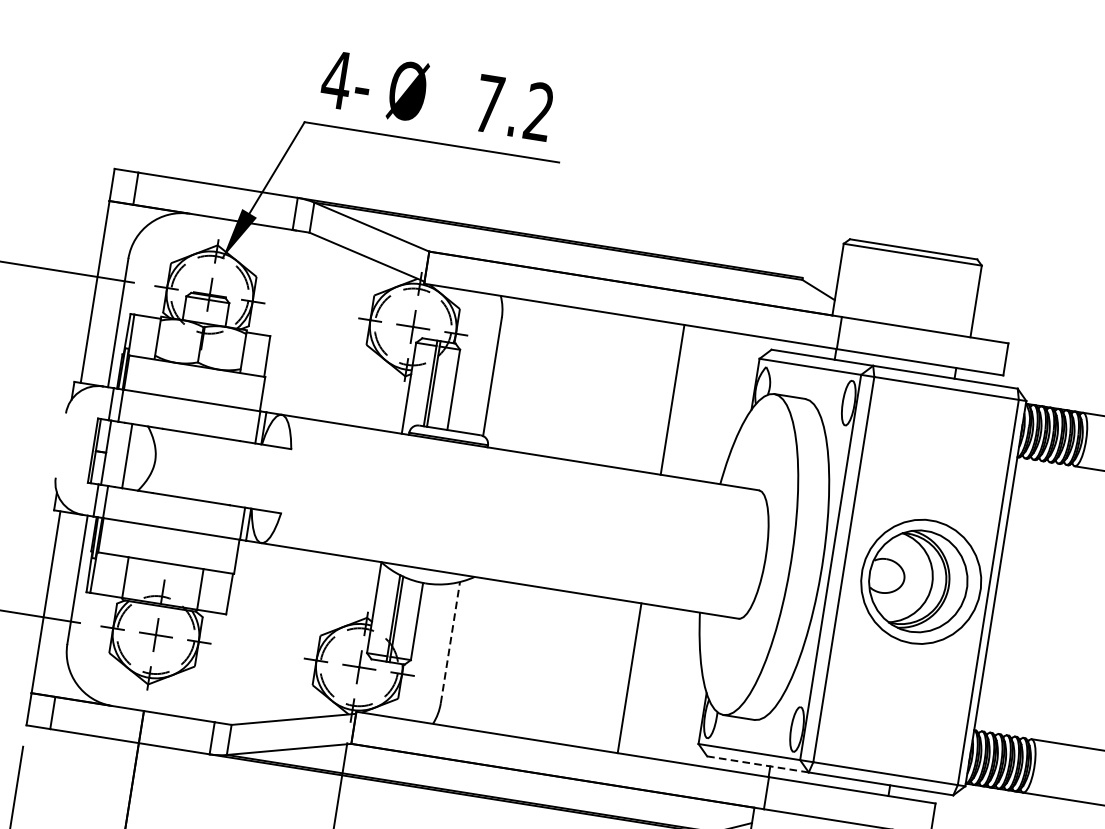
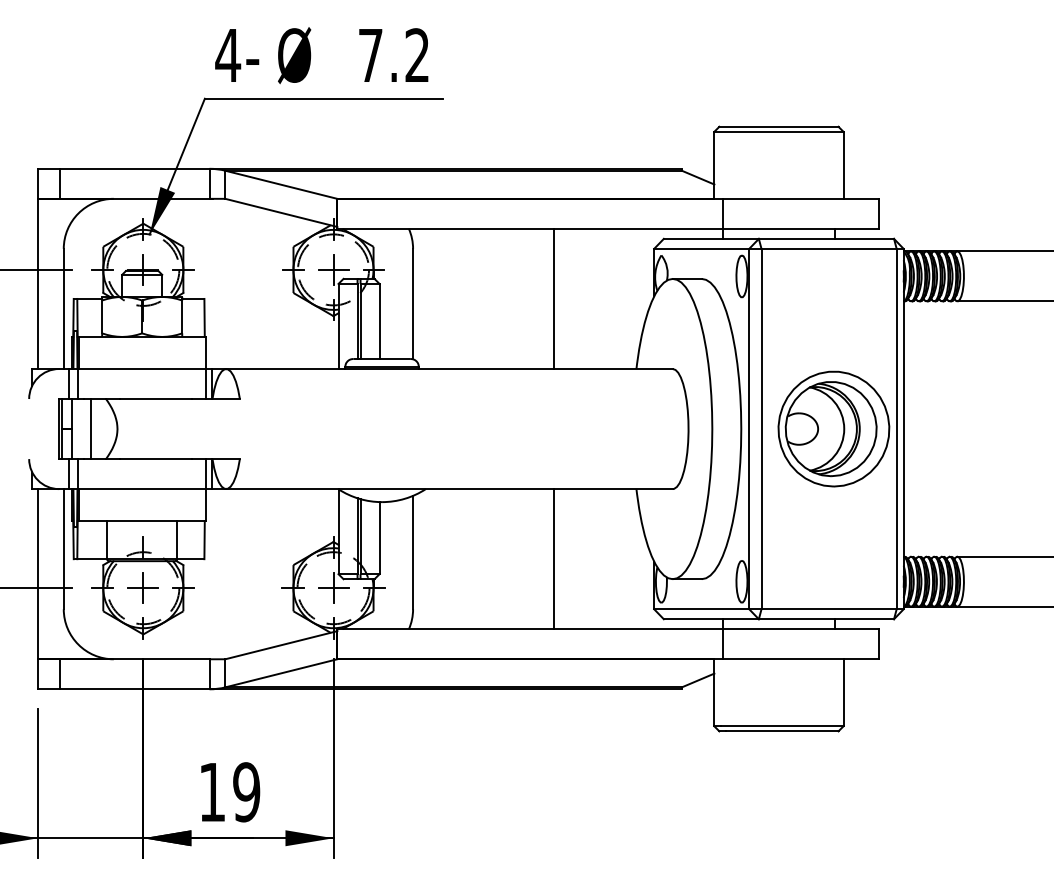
line: (672, 399) -> (553, 298), moved
line: (450, 642) -> (413, 552), dashed -> solid
line: (629, 678) -> (553, 559), moved
line: (758, 764) -> (711, 619), dashed -> solid

